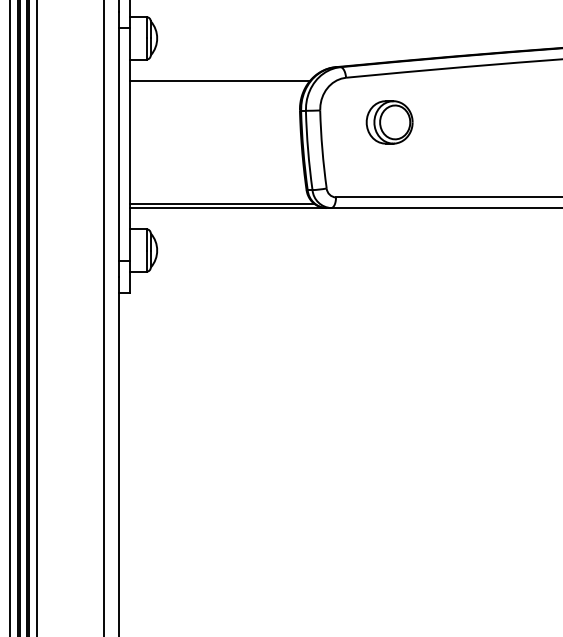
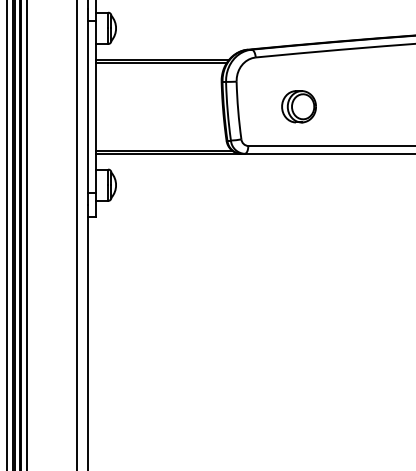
line: (218, 85) -> (161, 63), added
part: (389, 122) -> (298, 106), moved

